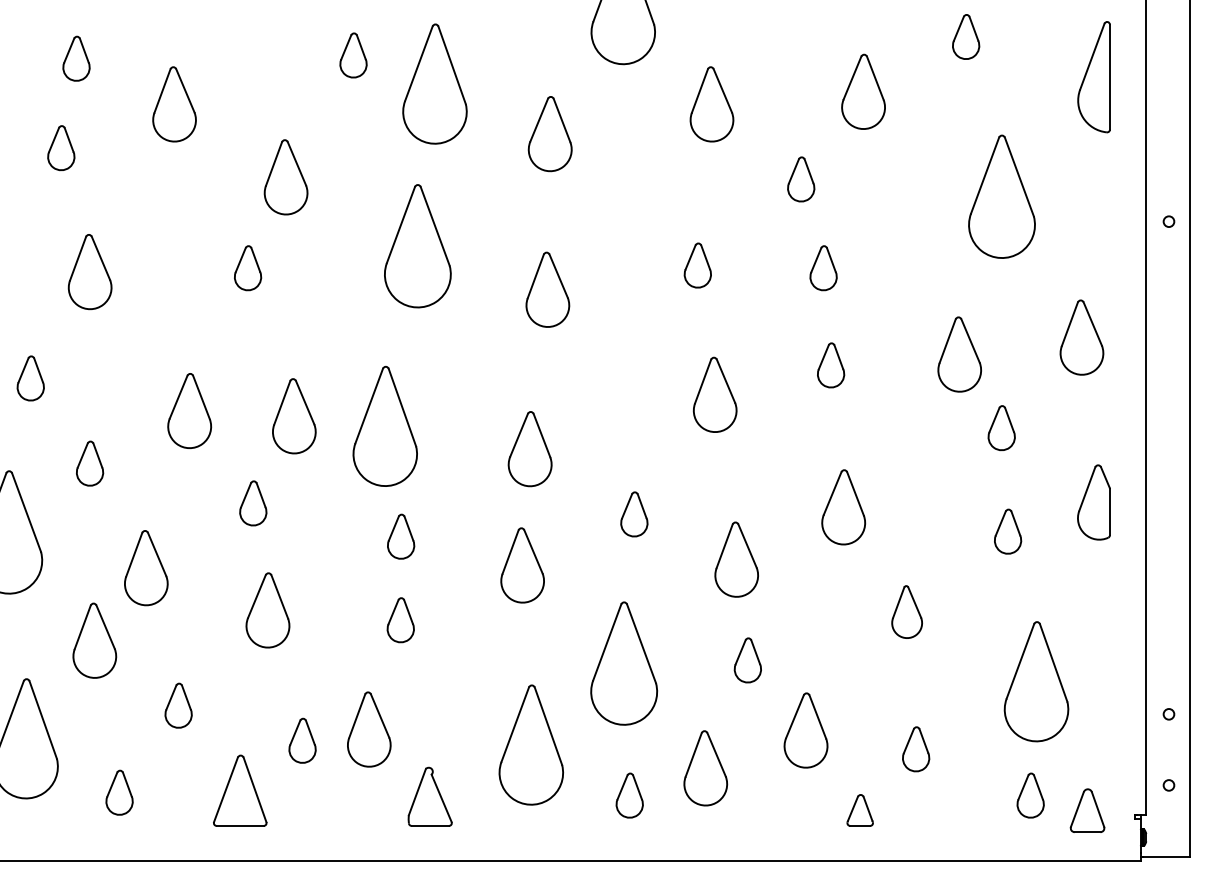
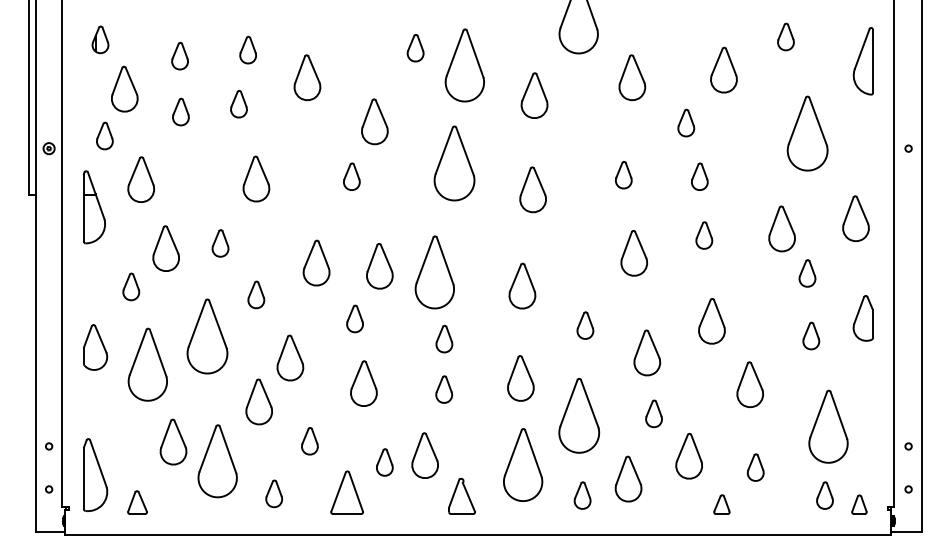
part: (522, 565) -> (520, 378), moved
part: (907, 611) -> (750, 384), size x1.43
part: (1087, 810) -> (859, 504), size x0.71

